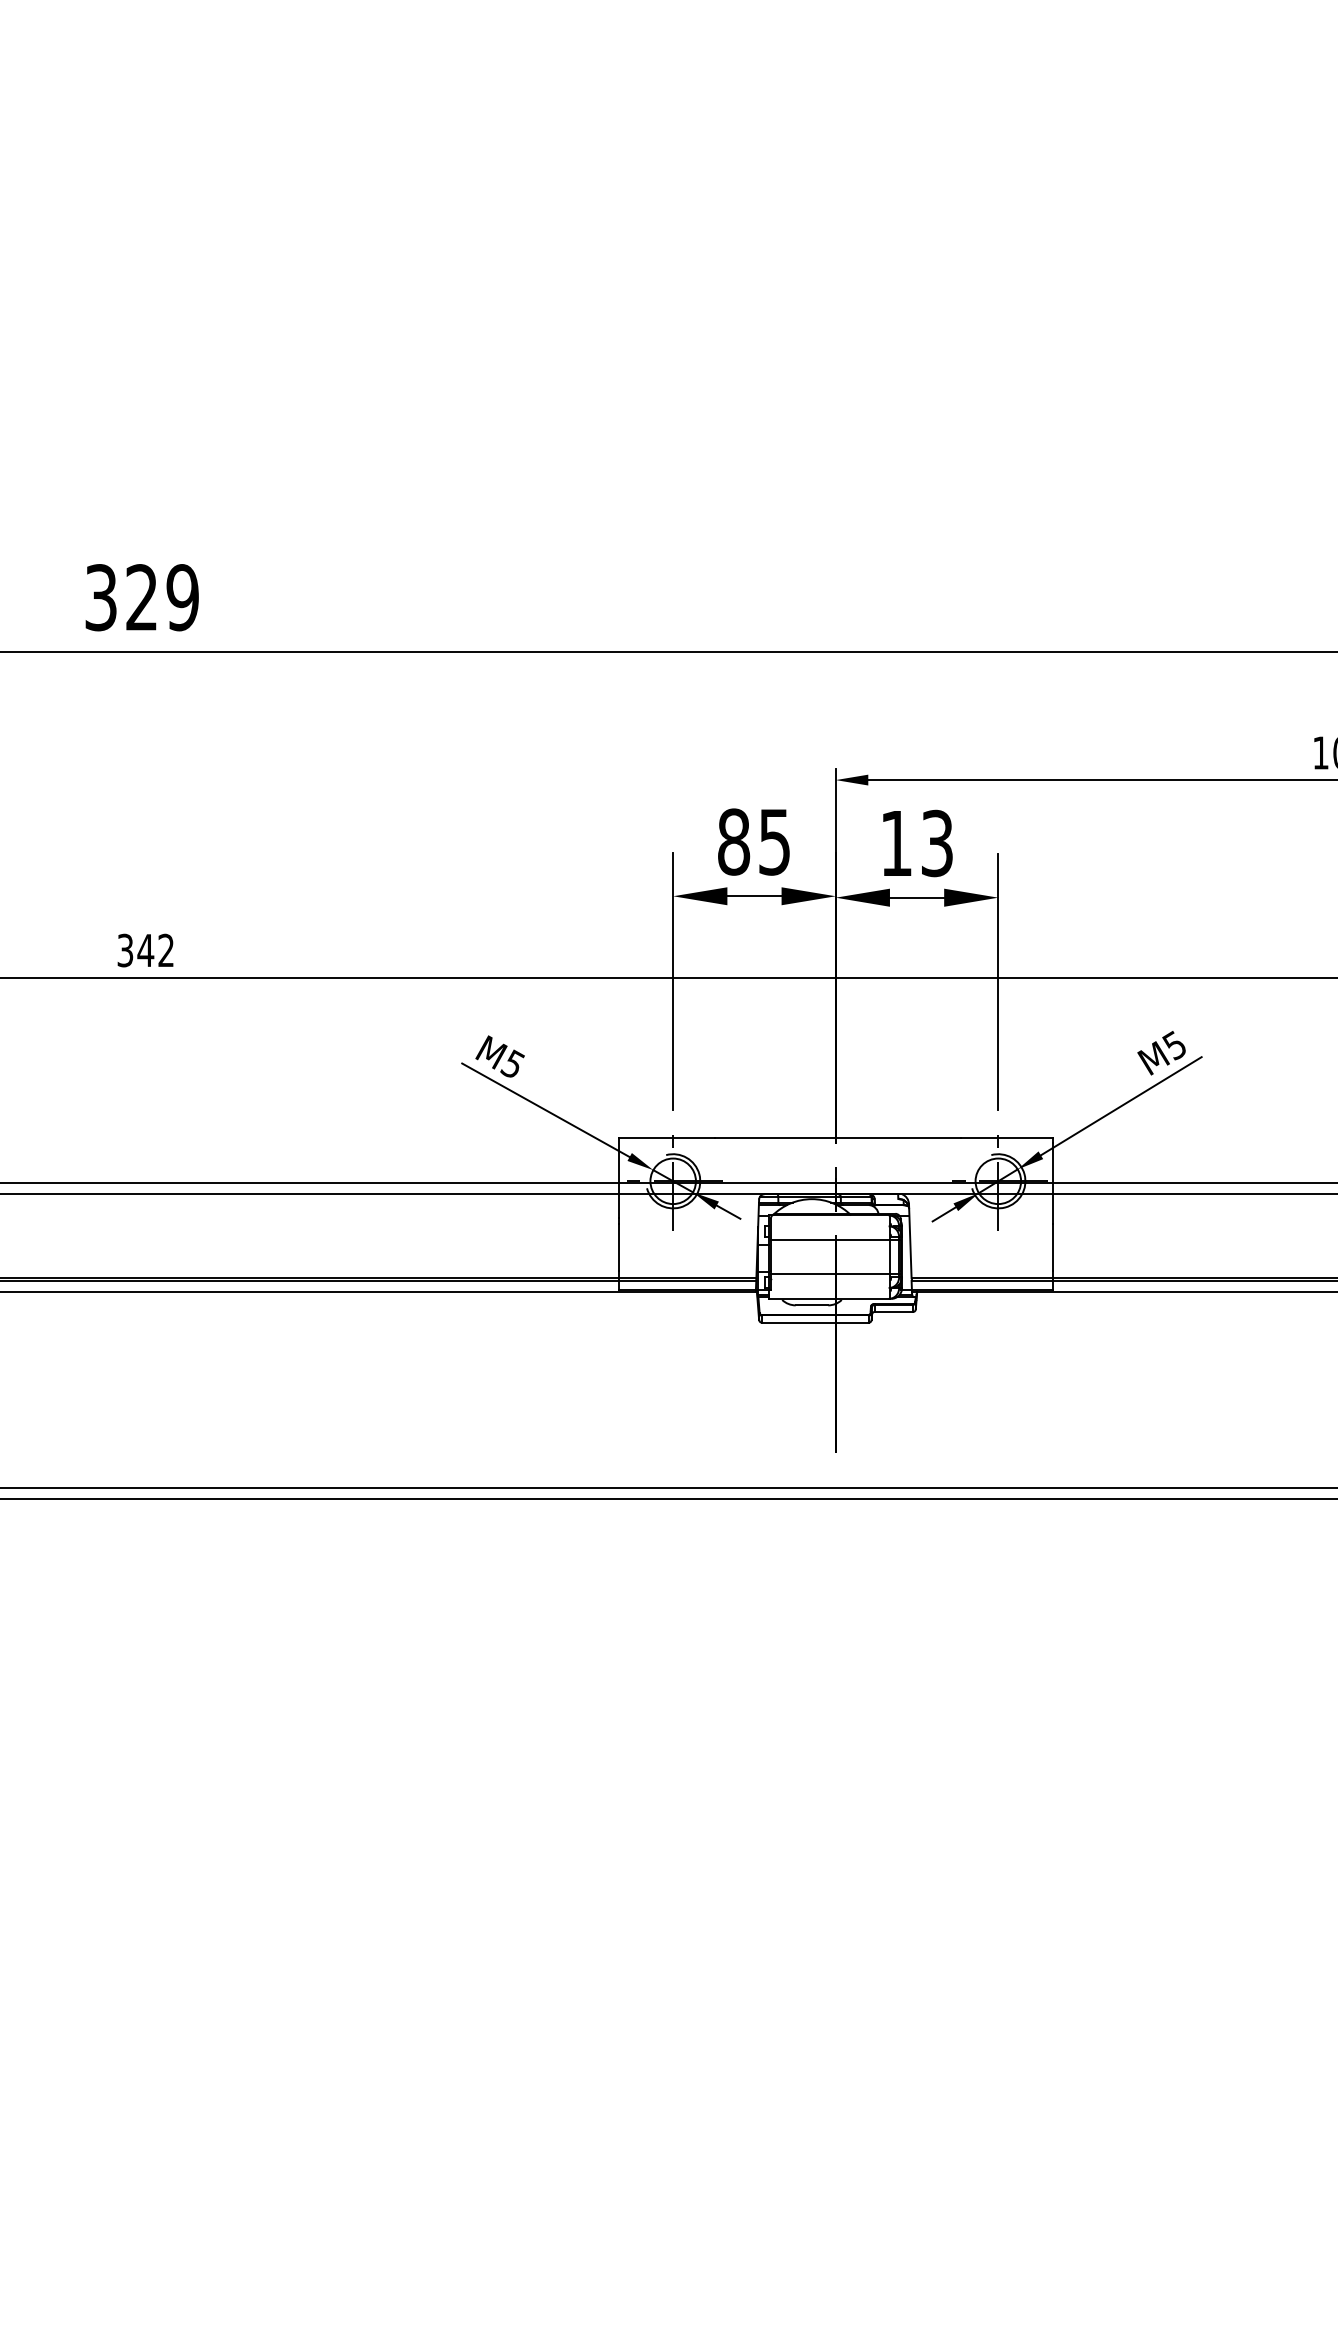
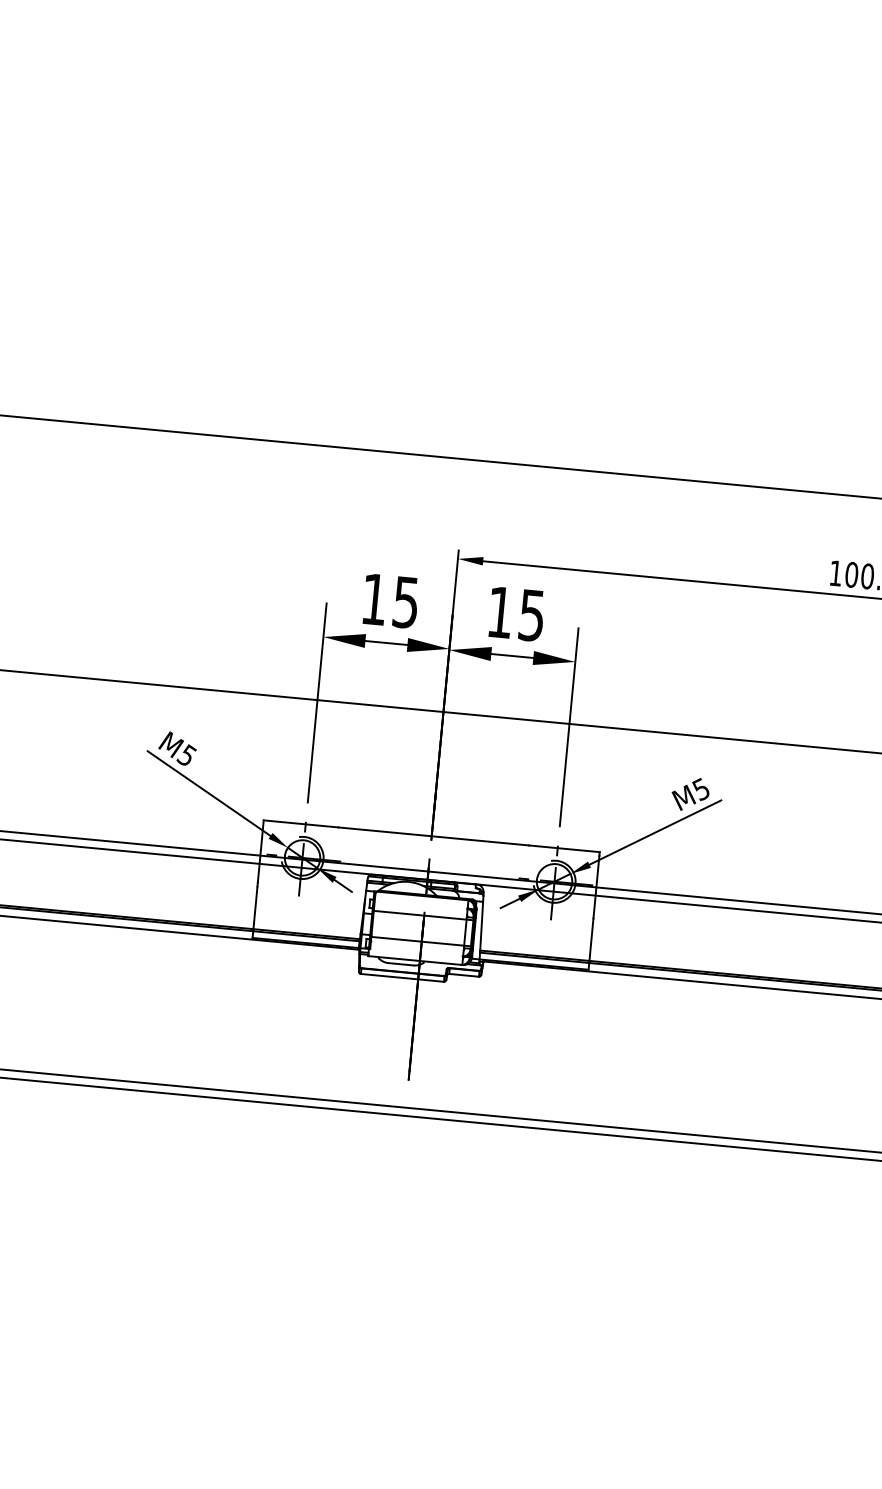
text: (734, 841) -> (374, 599), 85 -> 15
text: (937, 842) -> (532, 614), 13 -> 15

